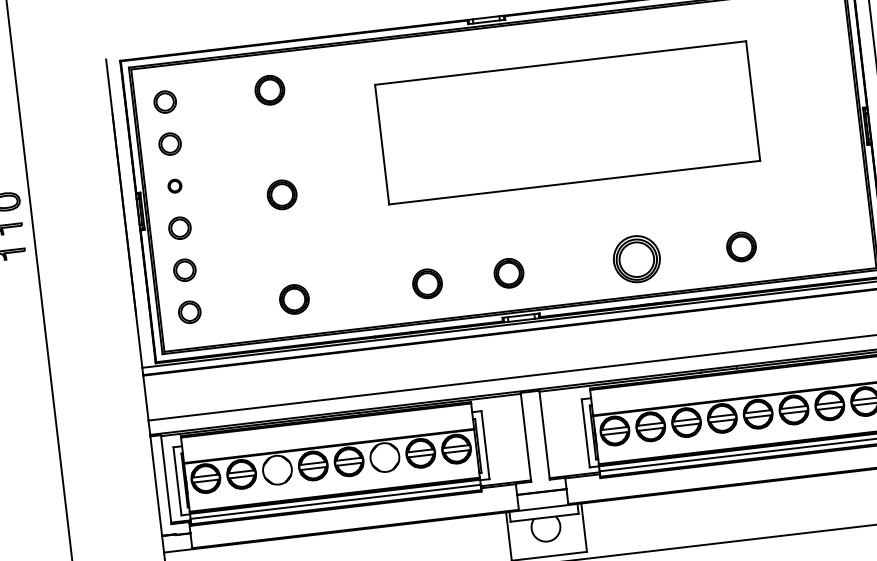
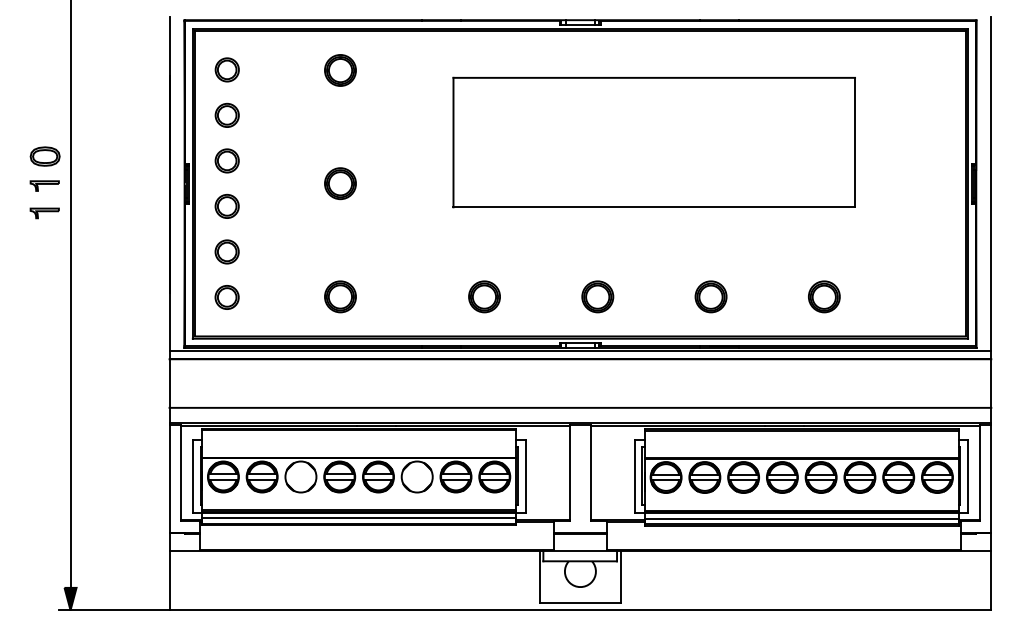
part: (174, 185) -> (226, 160), size x1.67
part: (636, 258) -> (710, 296), size x0.62
part: (508, 273) -> (597, 296), moved

